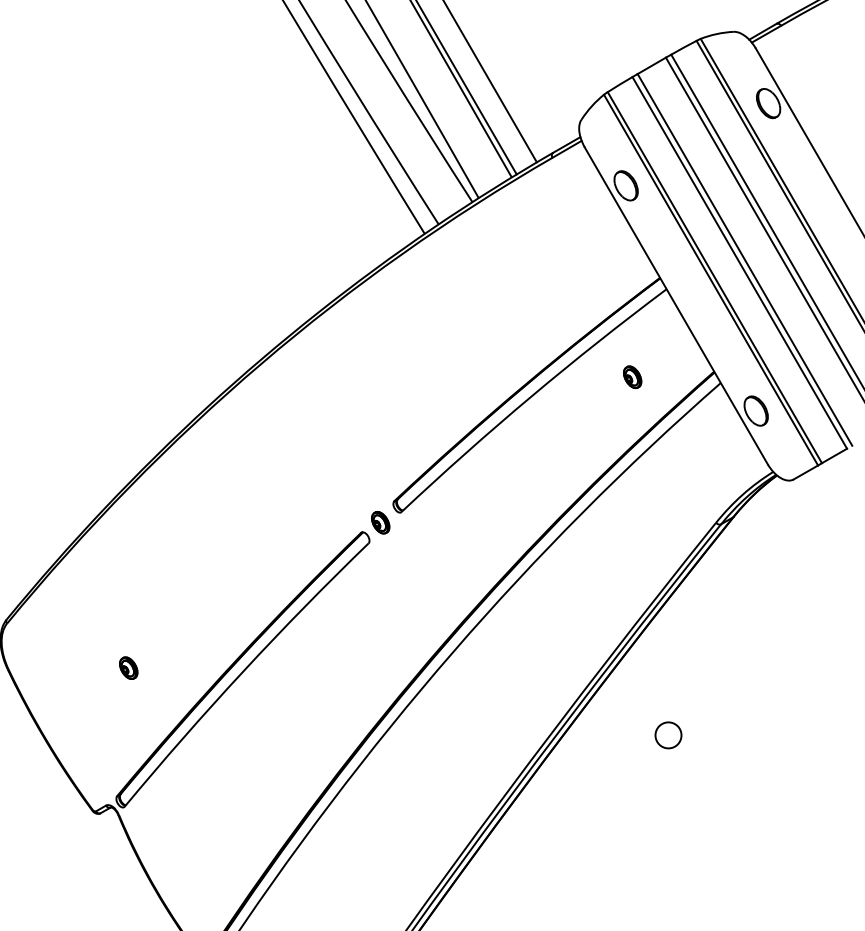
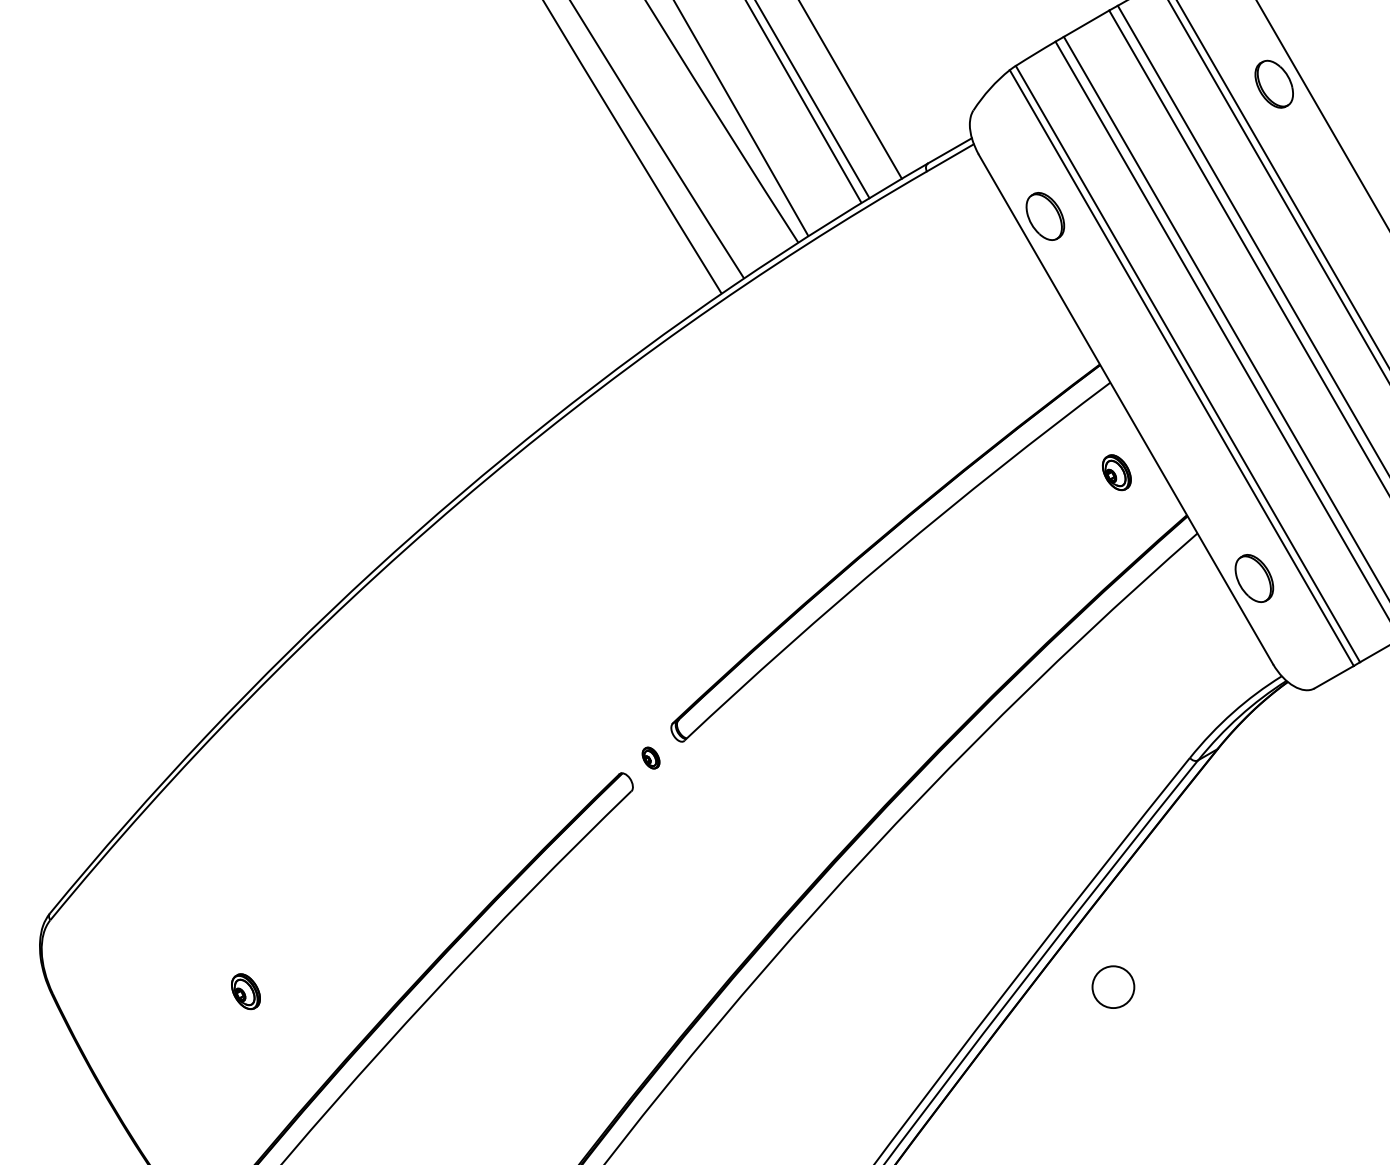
part: (632, 376) -> (1116, 471), moved
part: (380, 522) -> (650, 757), size x0.6
circle: (668, 735) -> (1113, 987), moved

